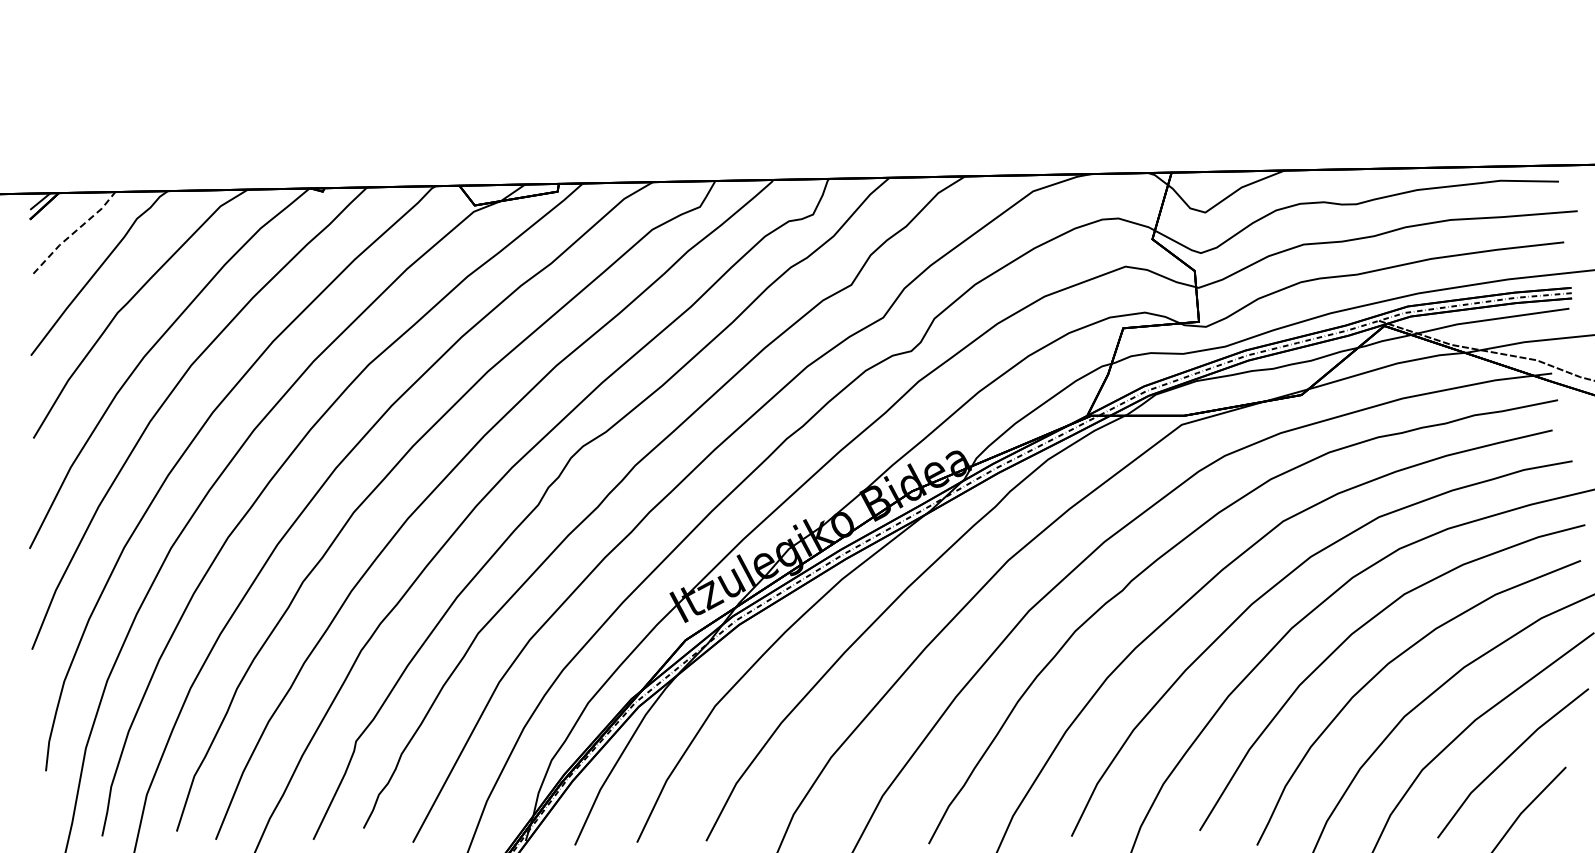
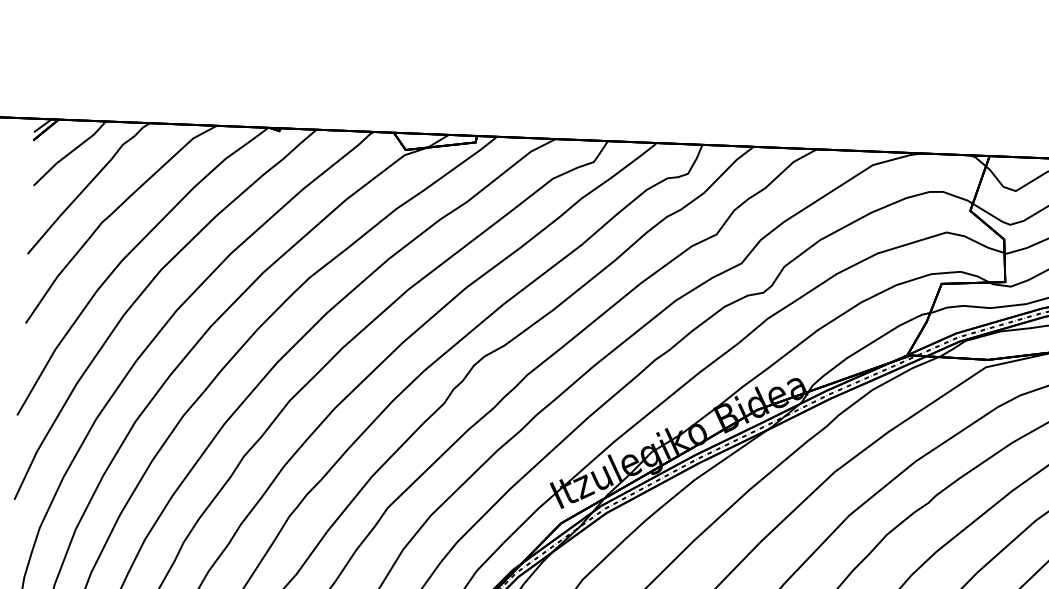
line: (74, 232) -> (69, 153), dashed -> solid

